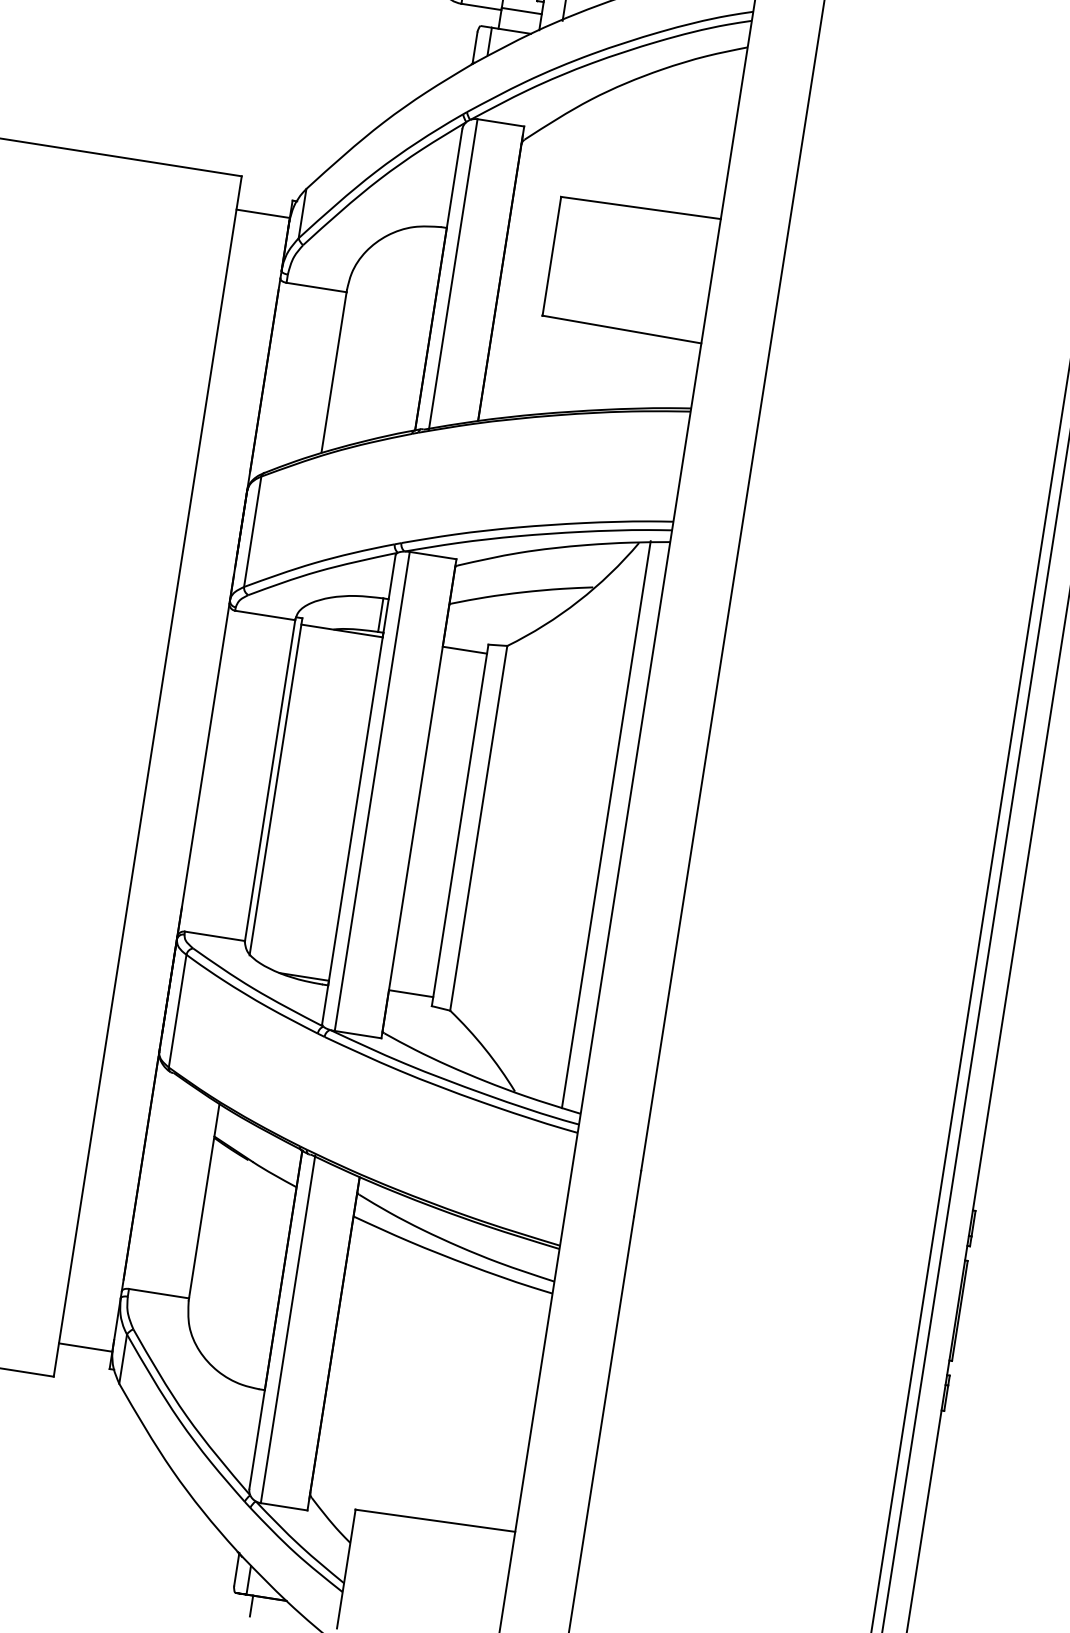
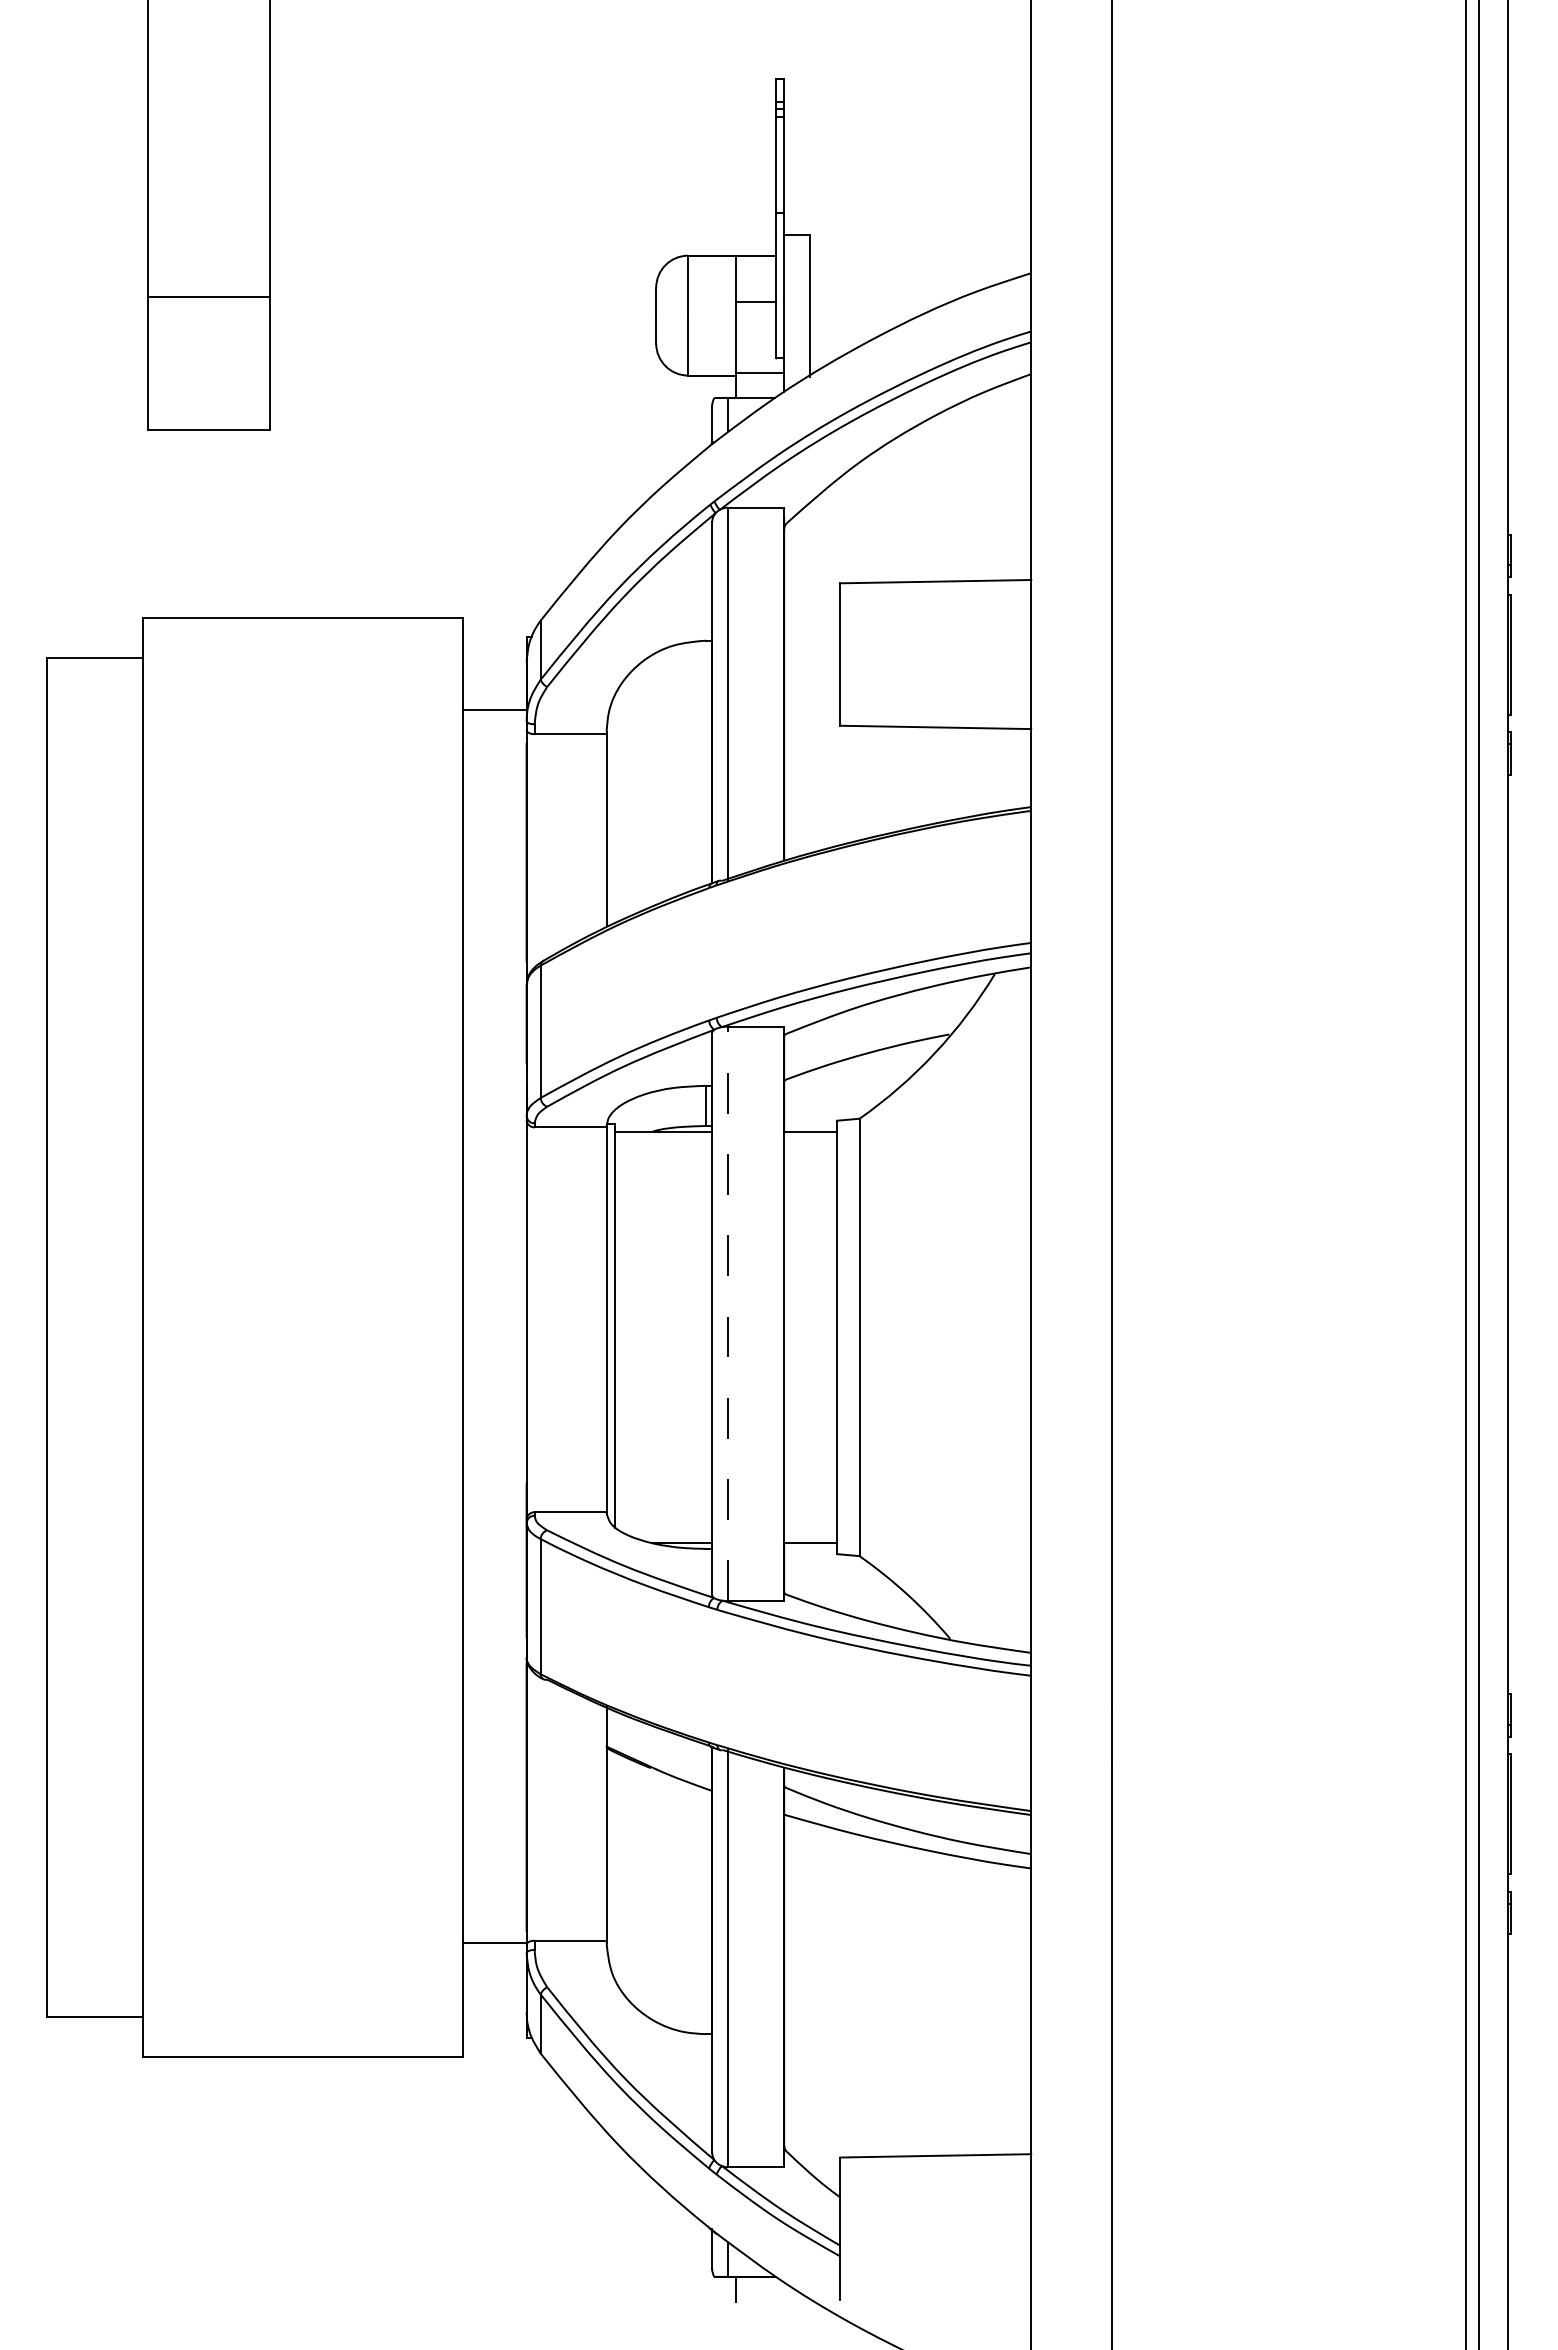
line: (263, 213) -> (494, 709), moved
line: (372, 791) -> (728, 1313), solid -> dashed
line: (606, 824) -> (1008, 1309), removed
line: (85, 1347) -> (494, 1943), moved

